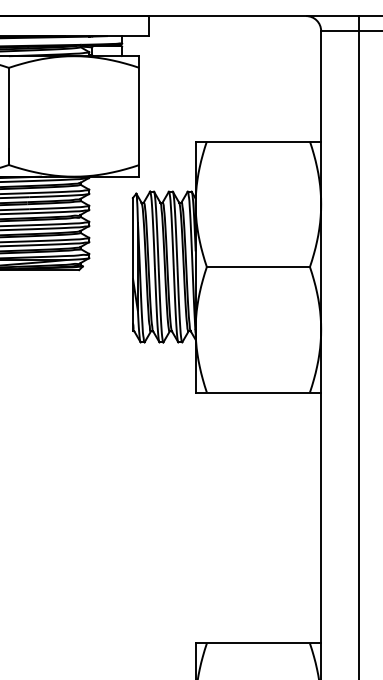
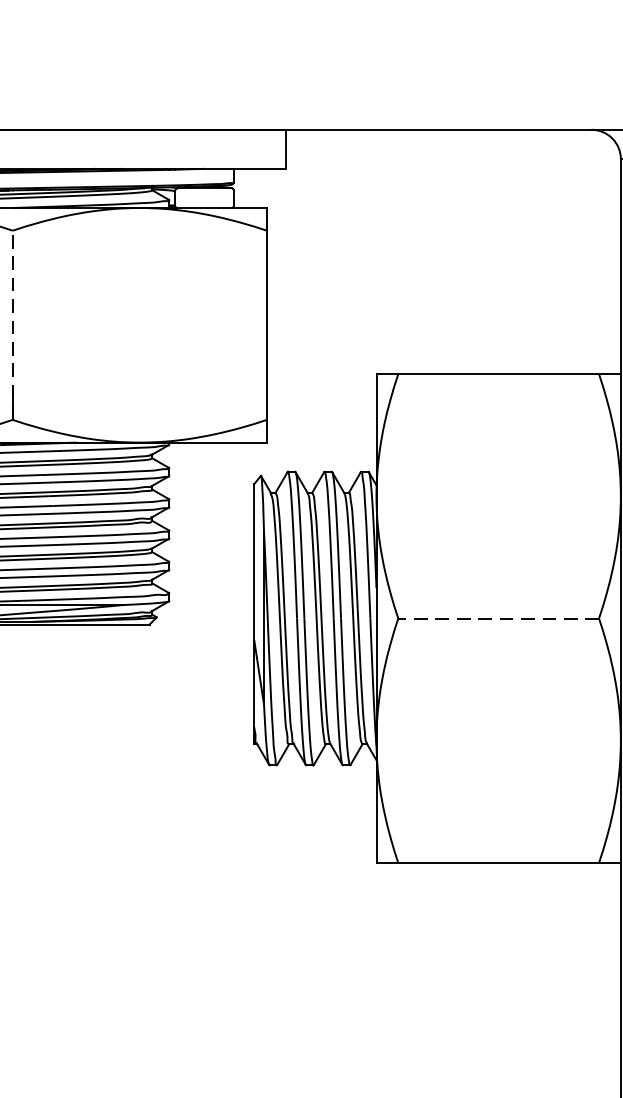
line: (8, 116) -> (11, 325), solid -> dashed
line: (258, 267) -> (498, 619), solid -> dashed

